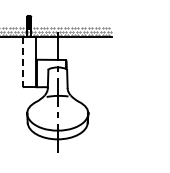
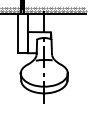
line: (23, 61) -> (17, 33), dashed -> solid

